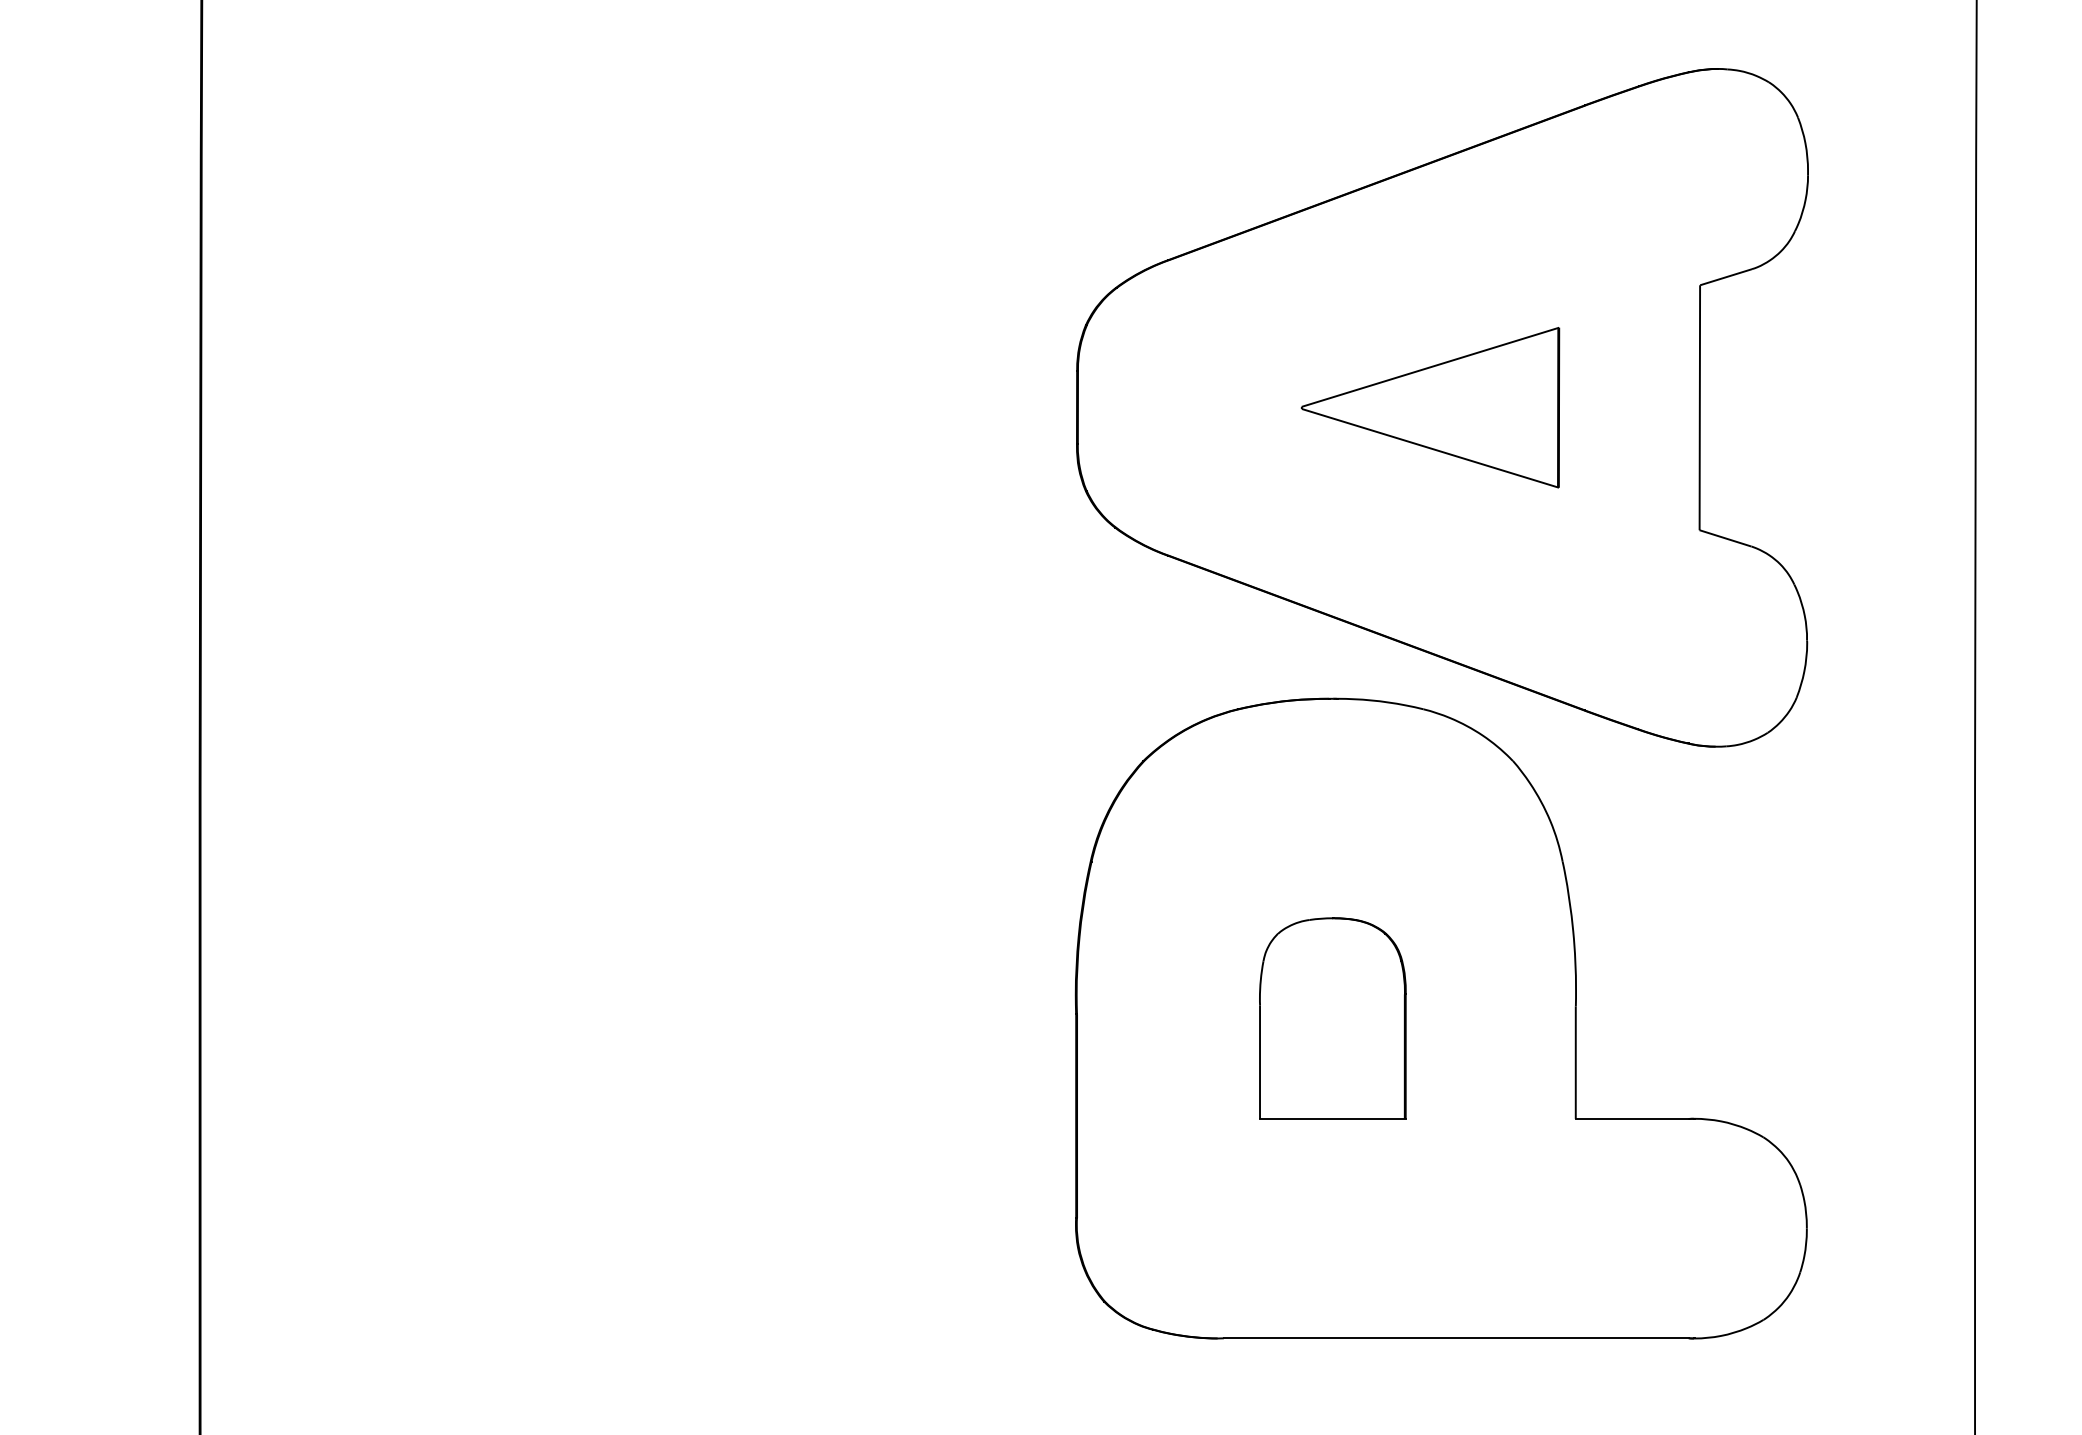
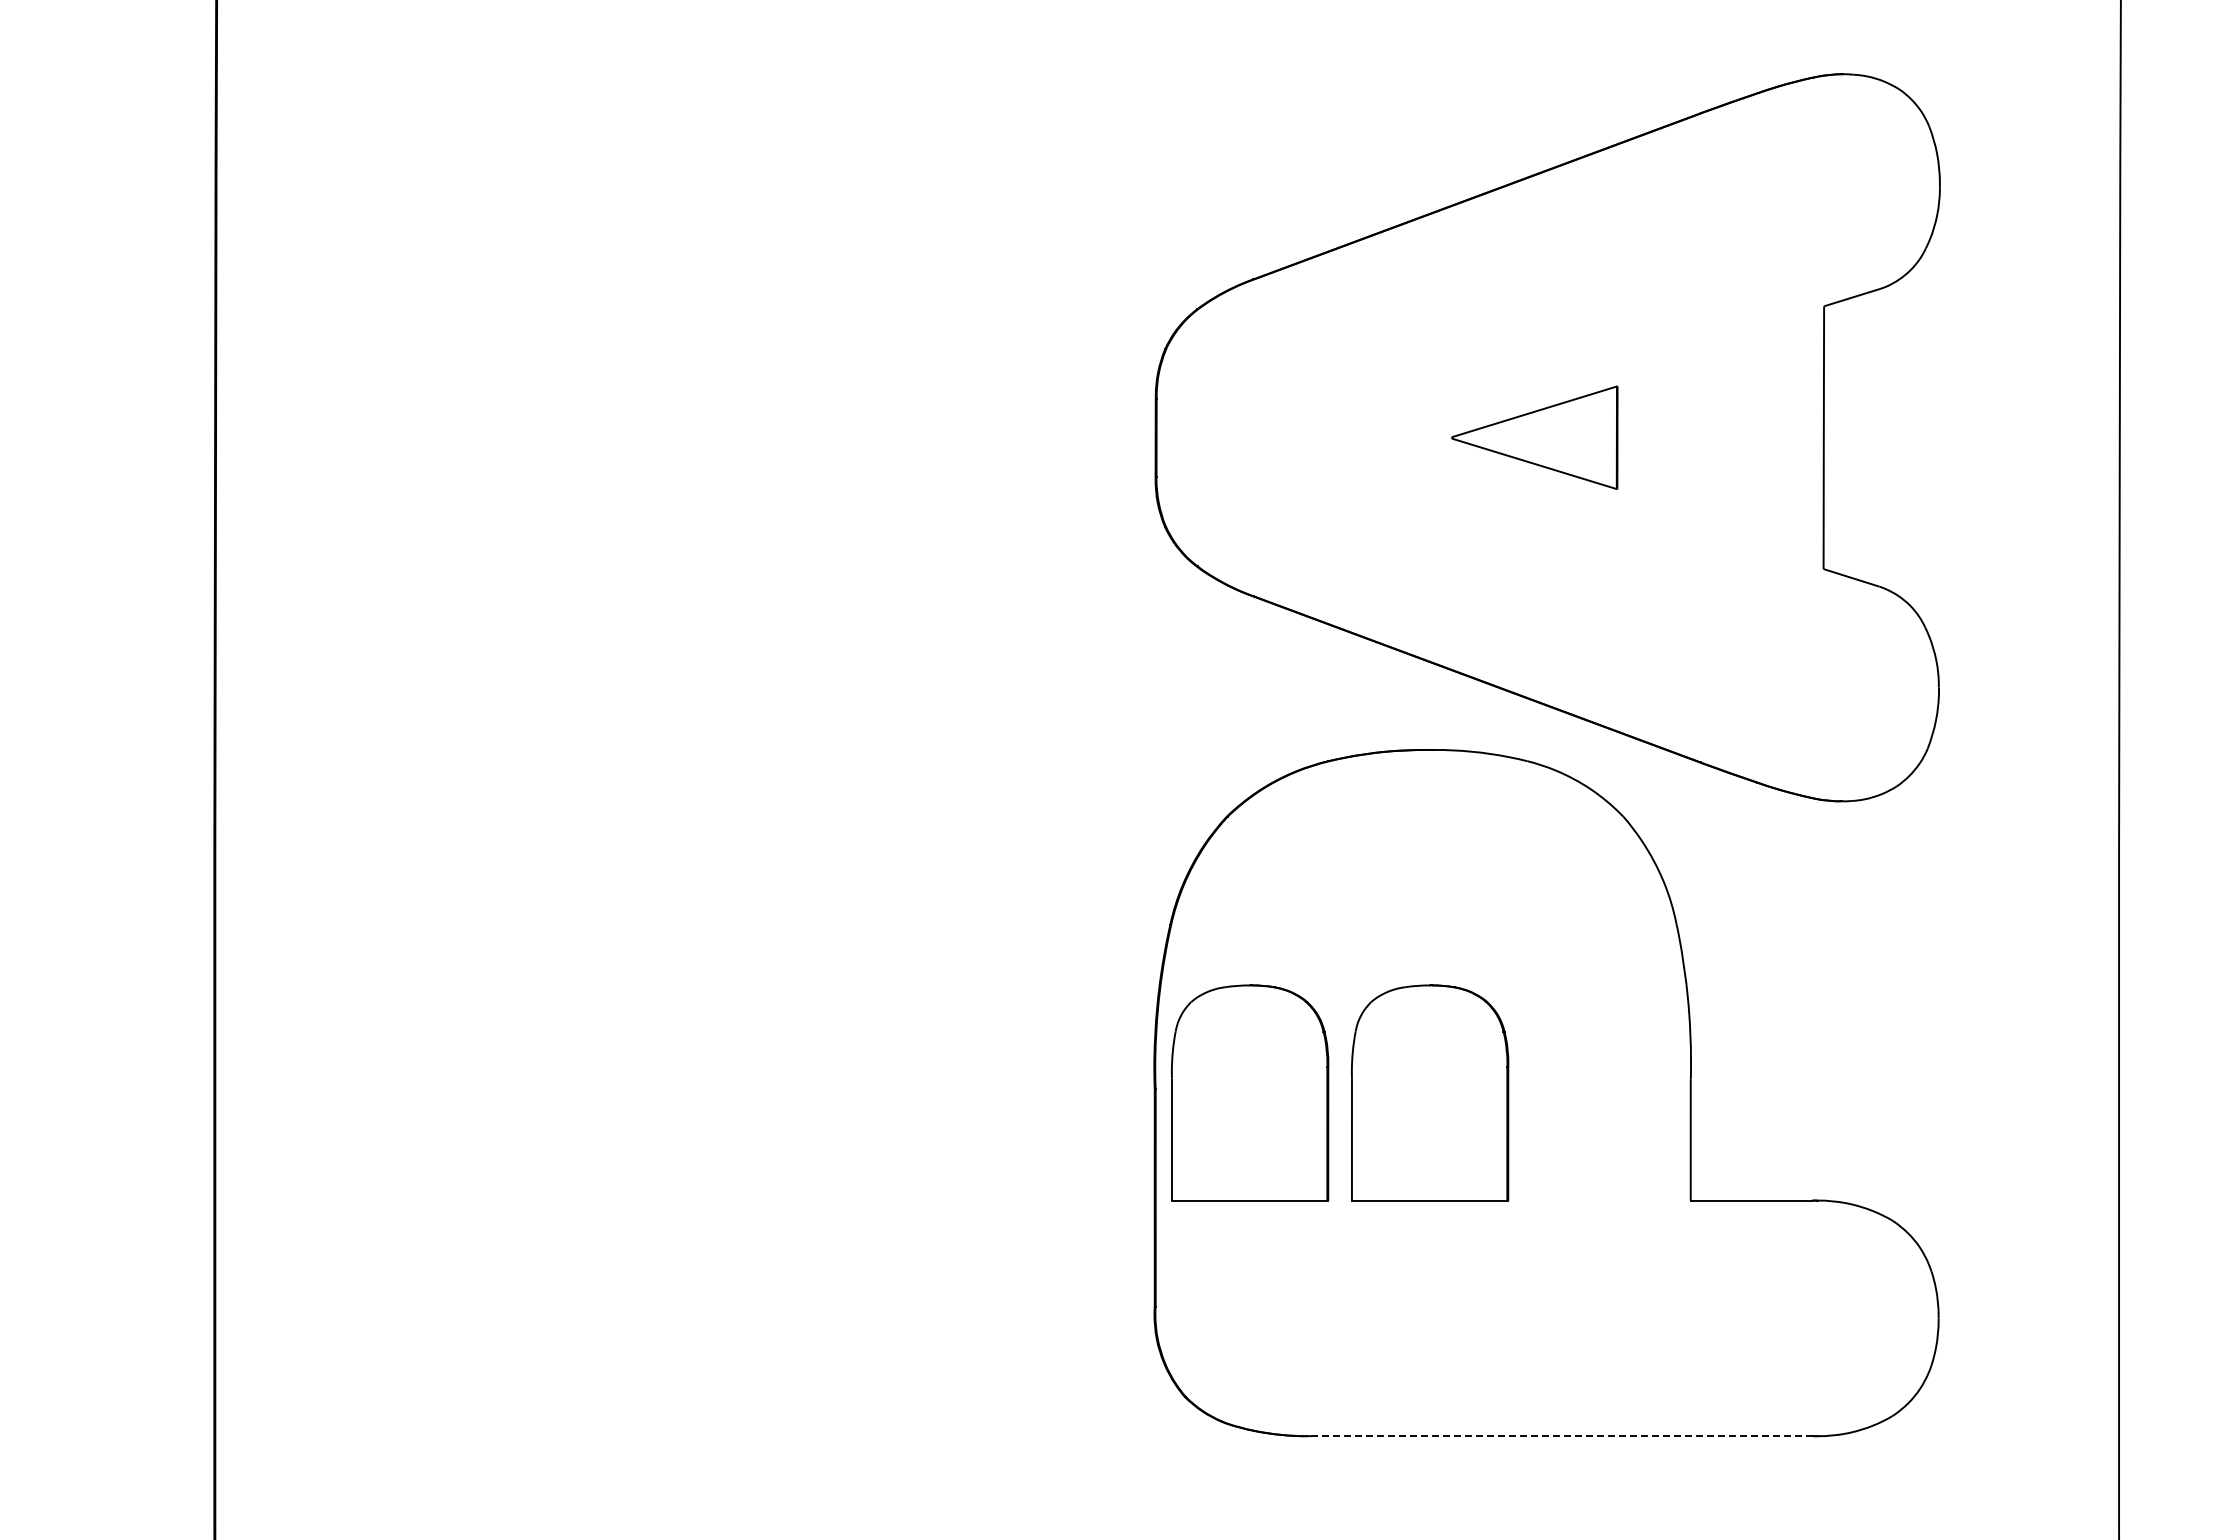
part: (1430, 407) -> (1534, 437), size x0.6
part: (1165, 1018) -> (1250, 1092), added
line: (1456, 1338) -> (1562, 1436), solid -> dashed

